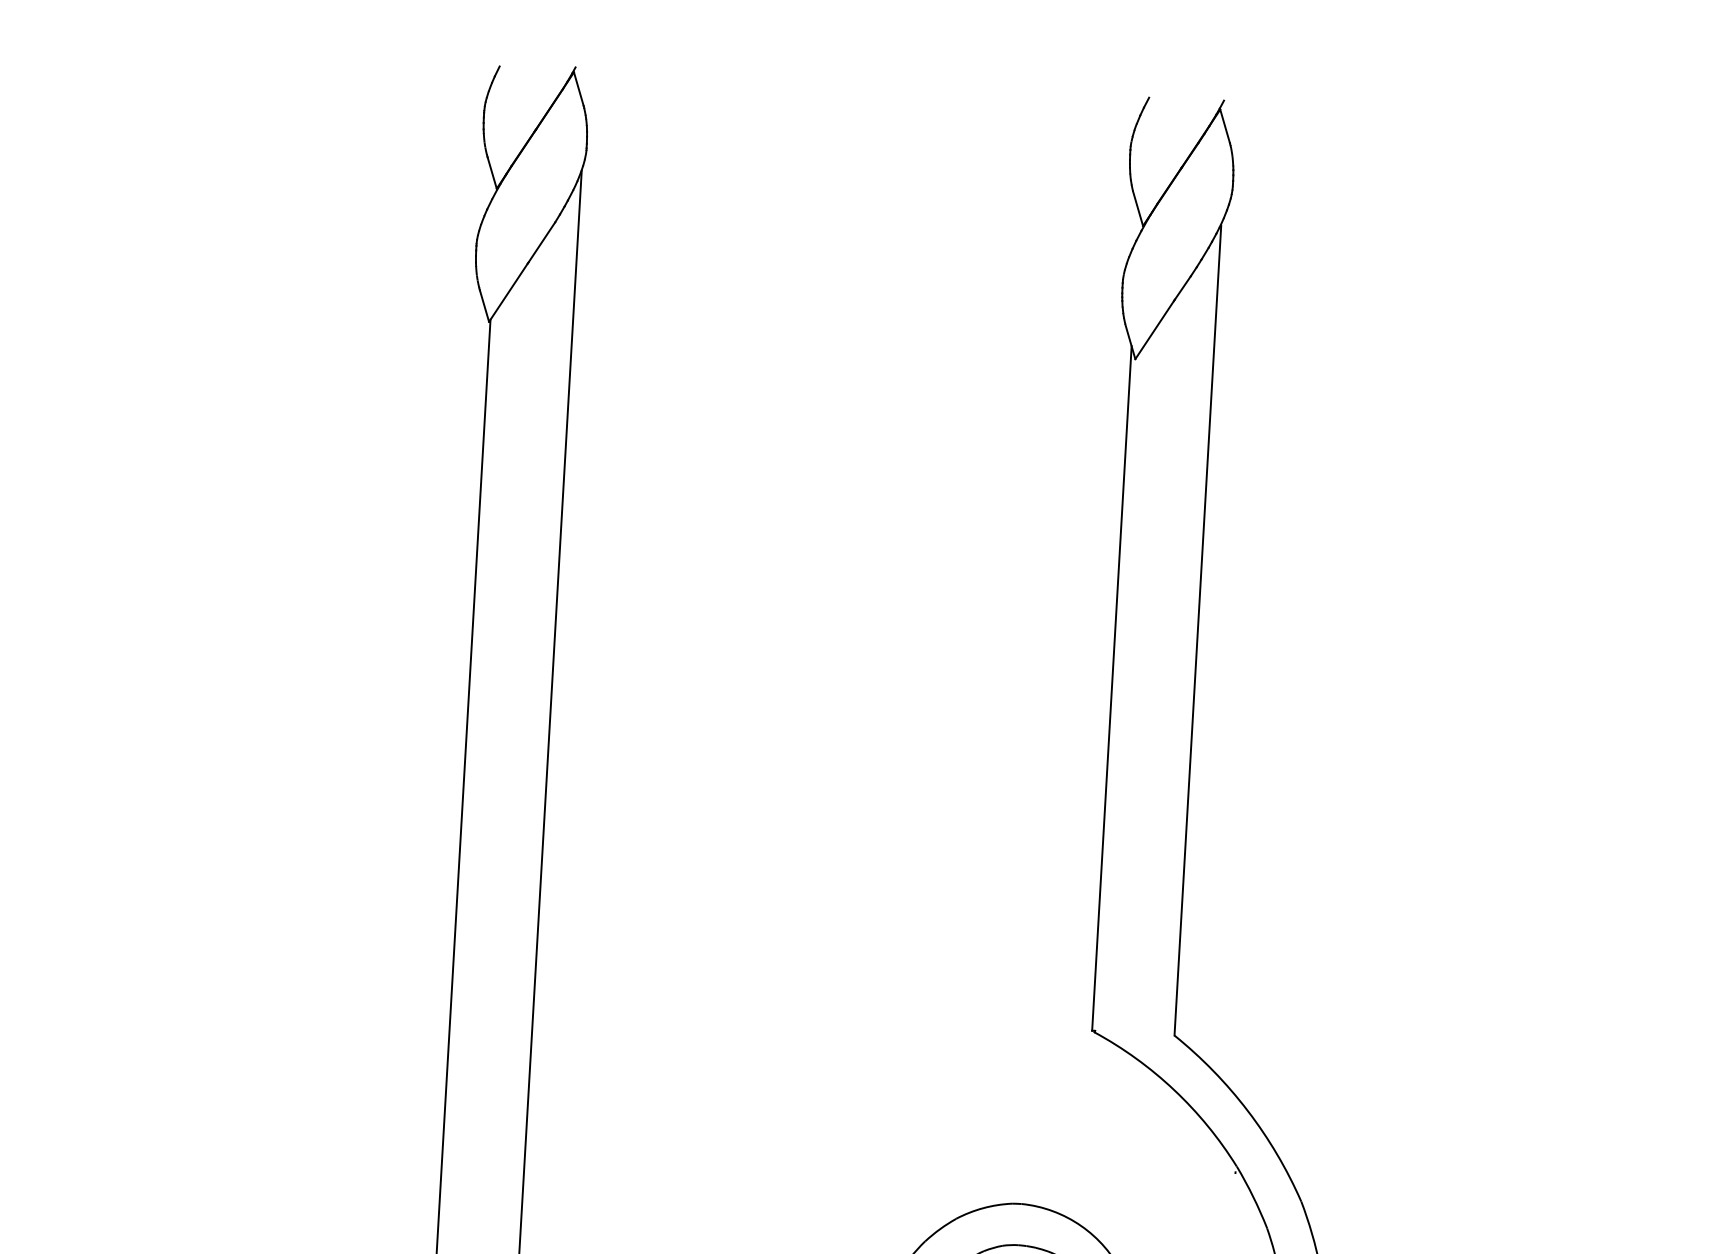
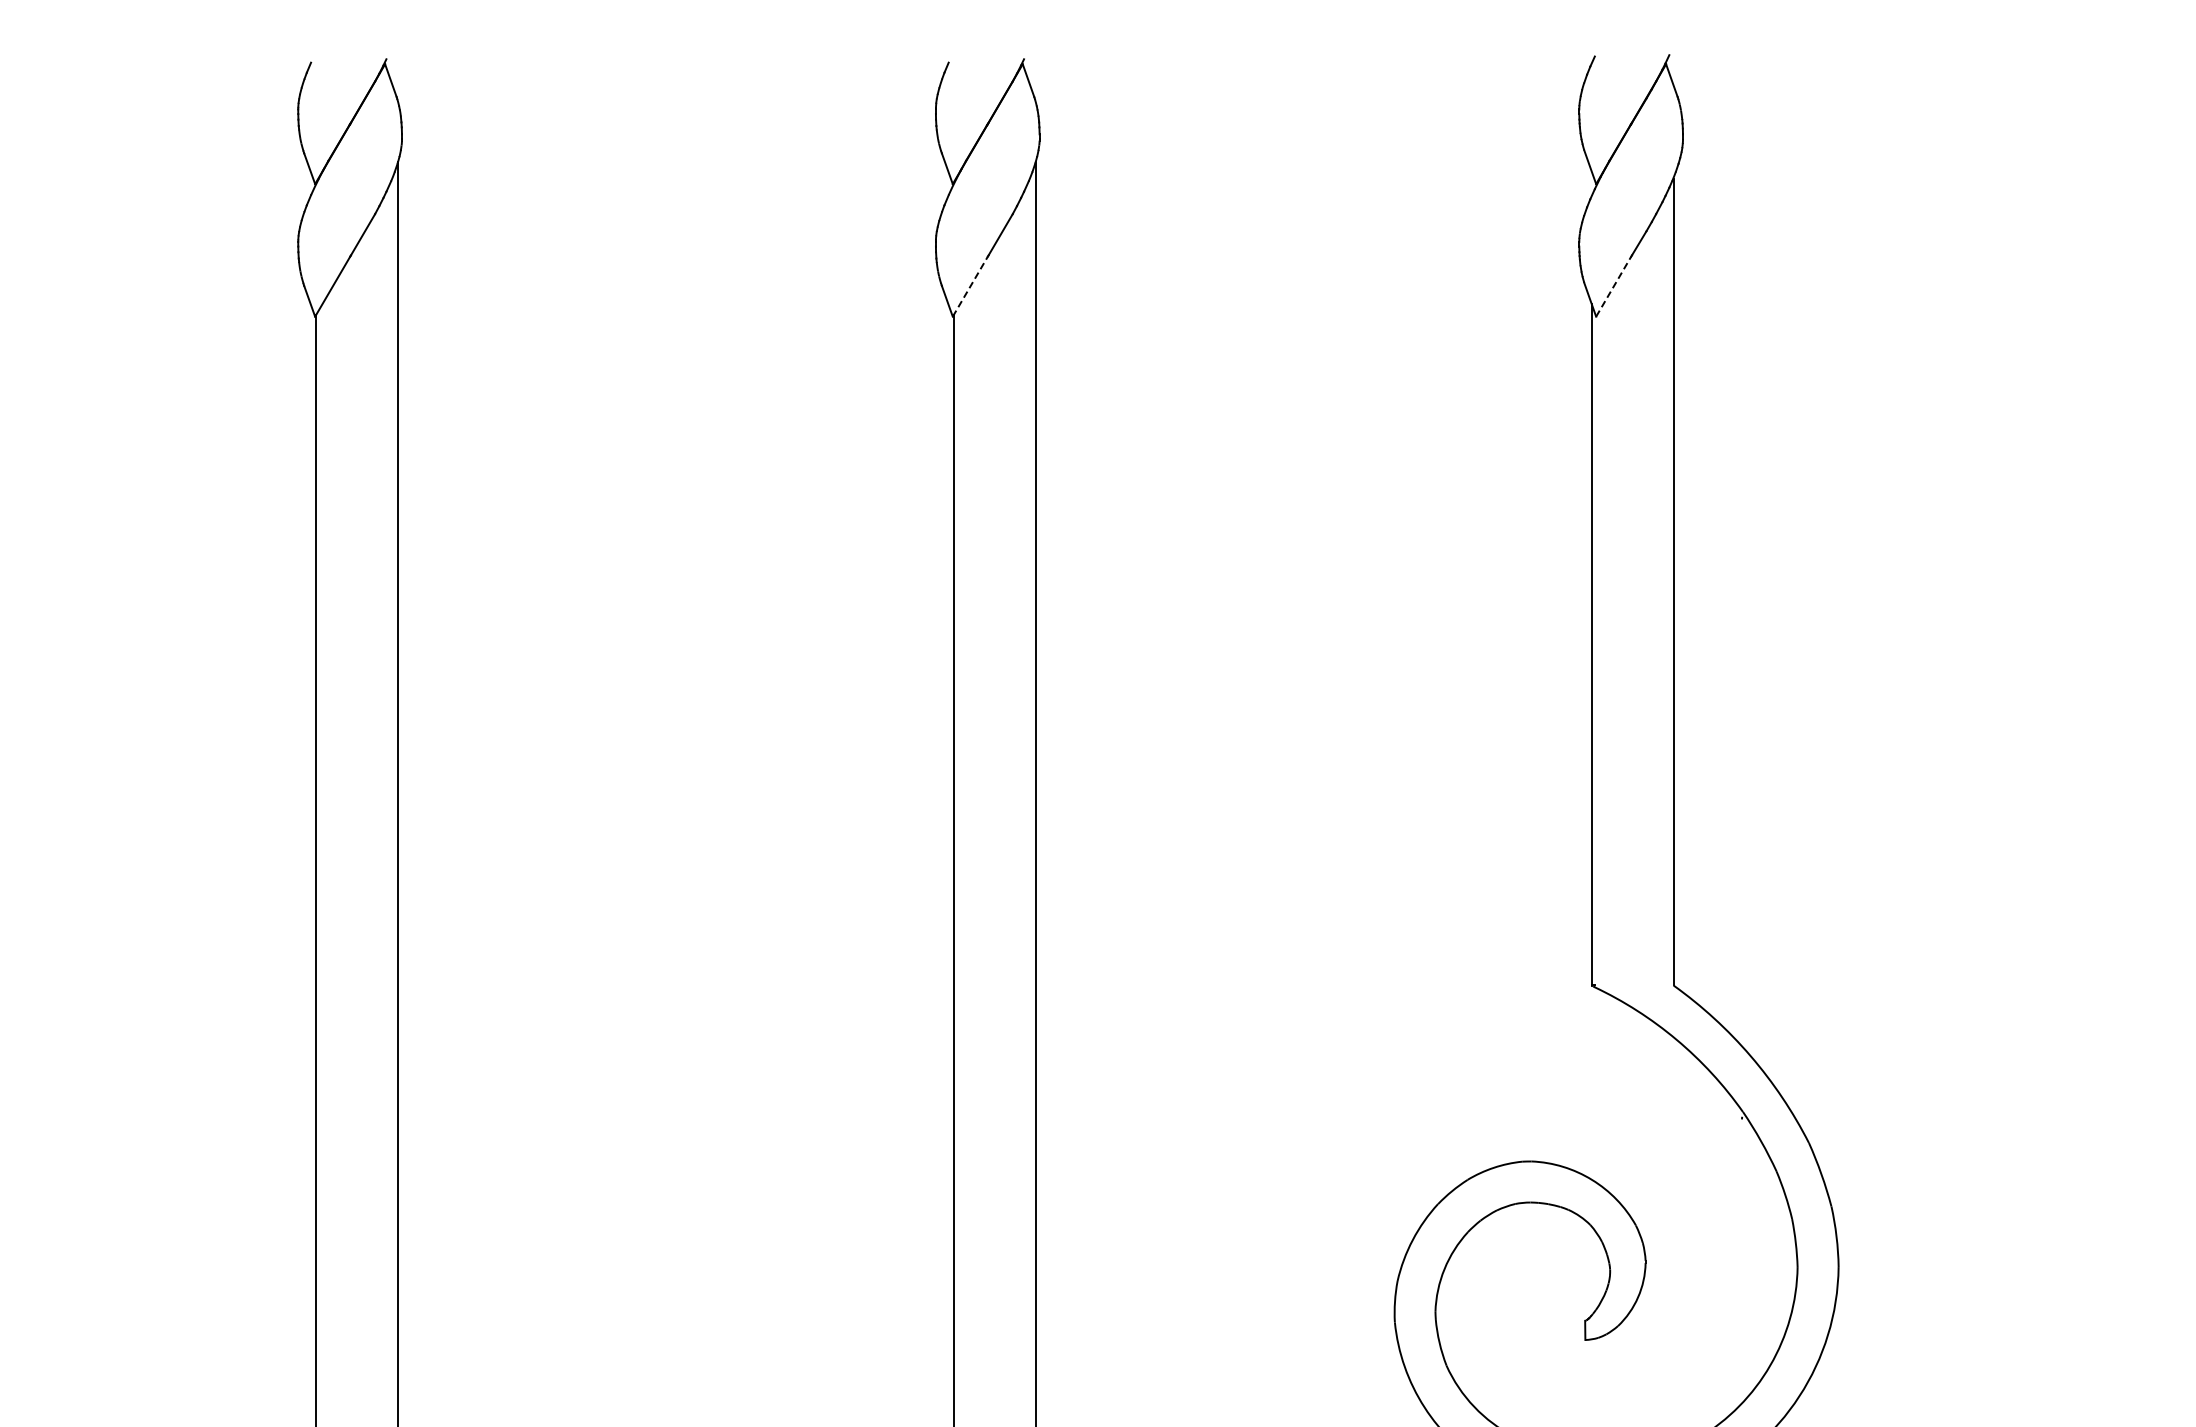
line: (508, 292) -> (970, 286), solid -> dashed
line: (1154, 329) -> (1613, 286), solid -> dashed

